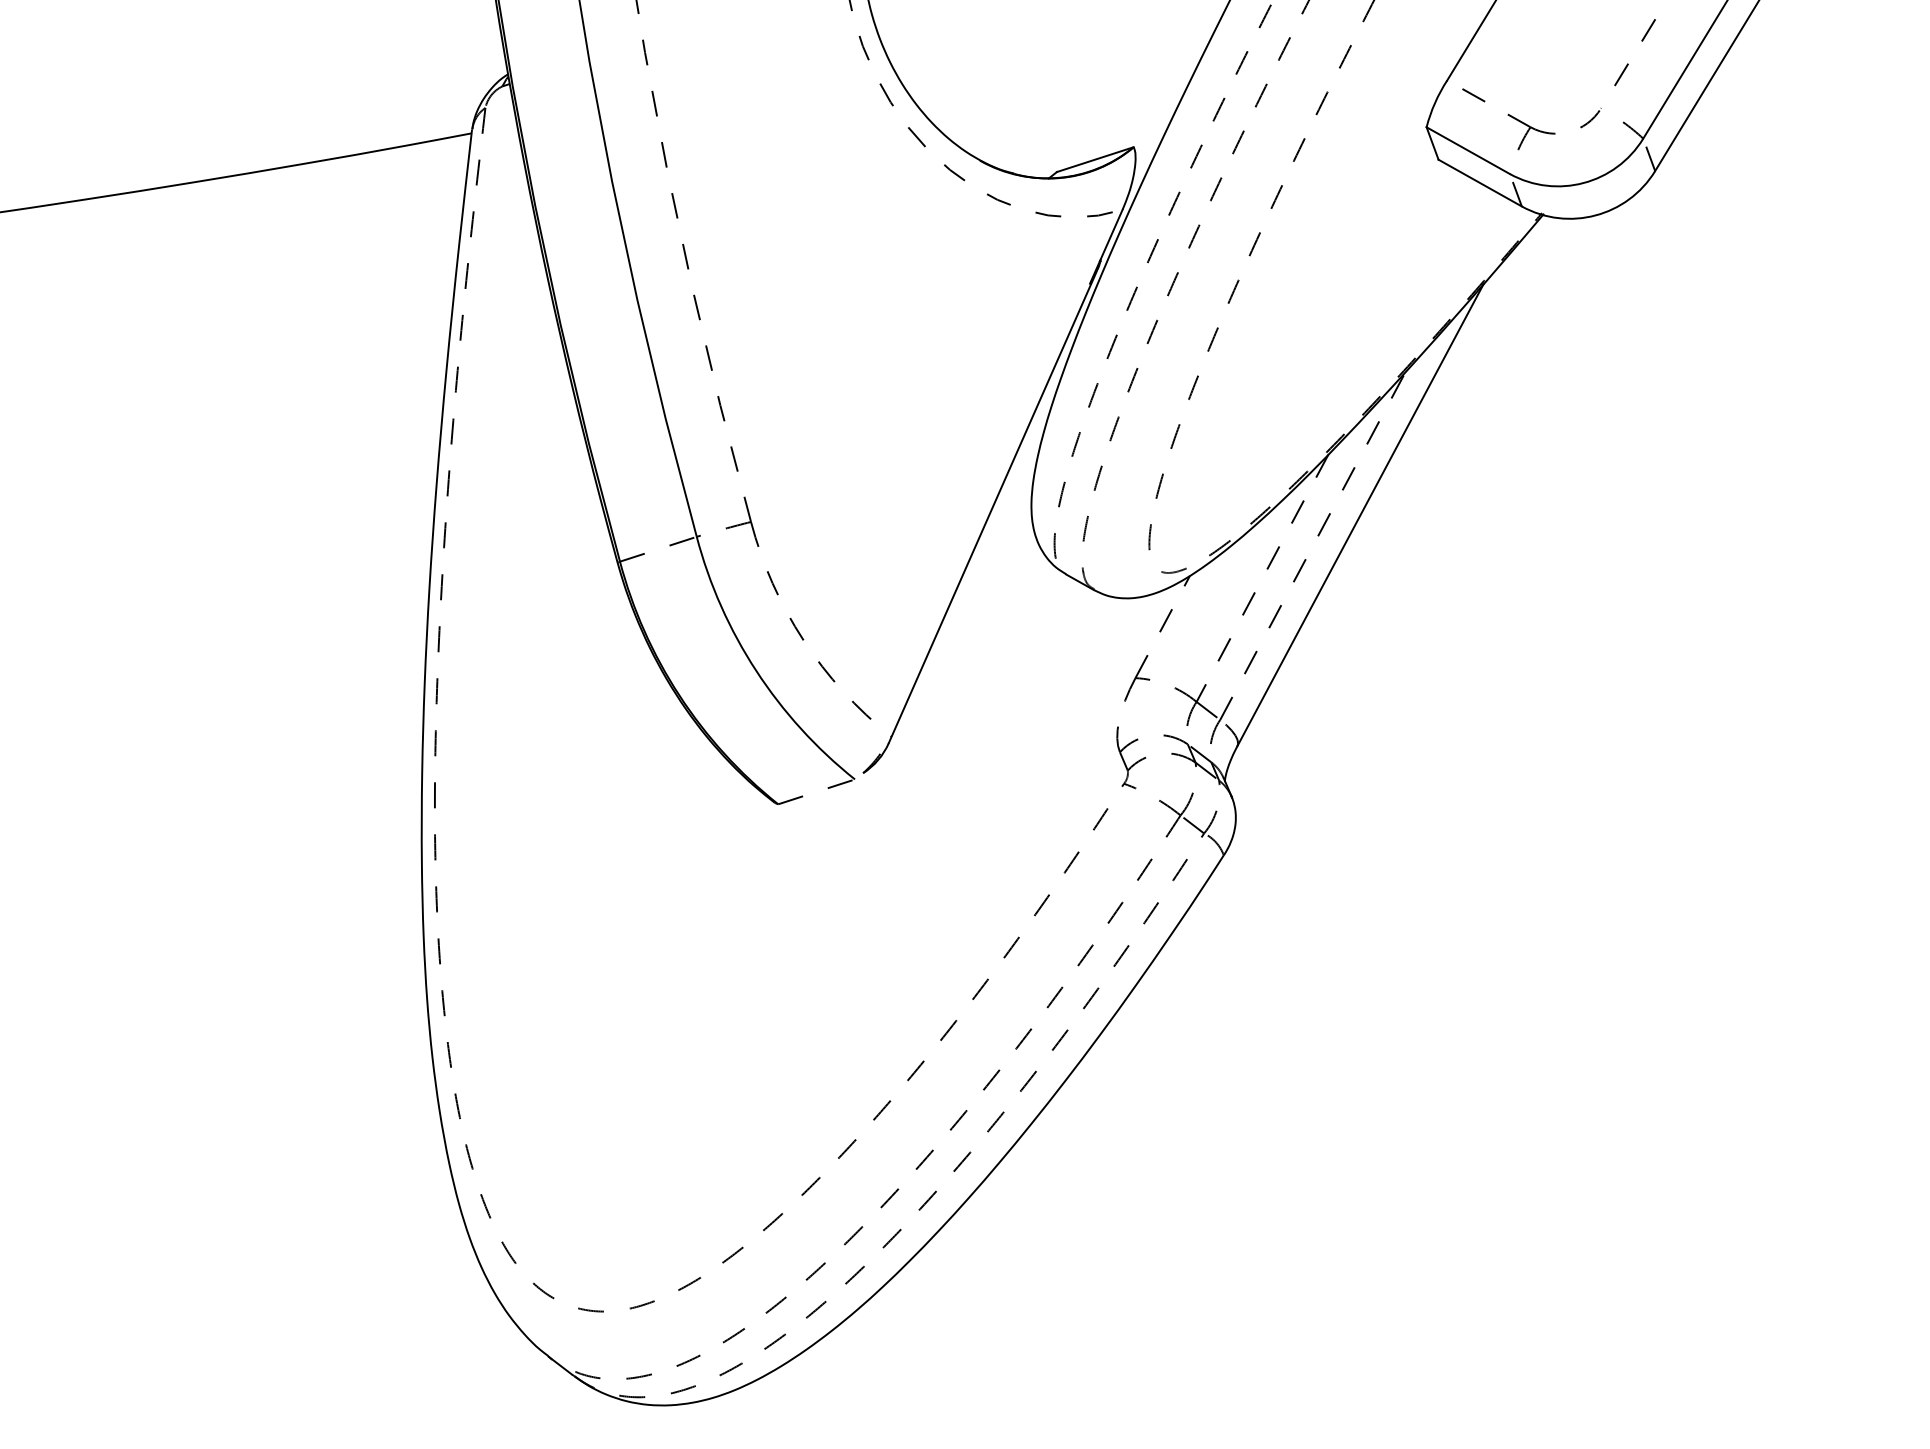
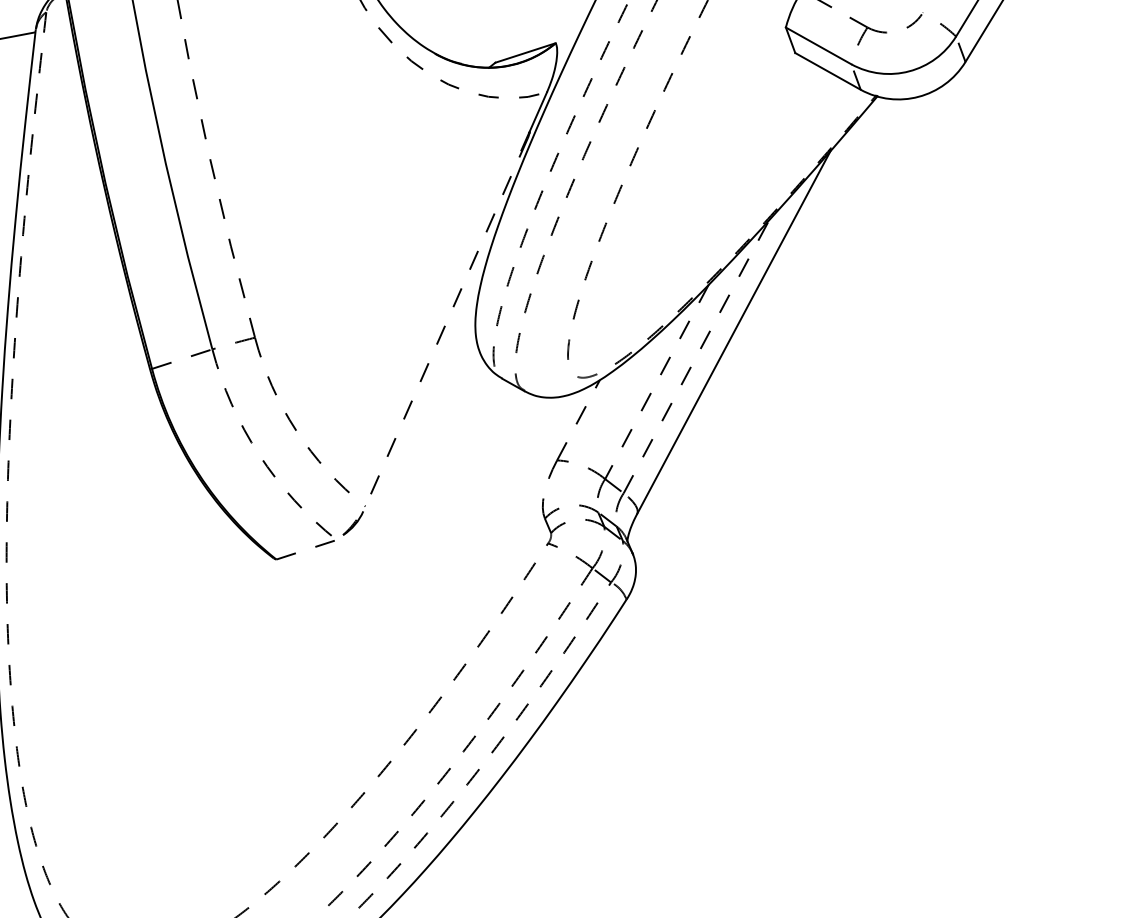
line: (993, 506) -> (445, 325), solid -> dashed
arc: (756, 670) -> (259, 454), solid -> dashed

